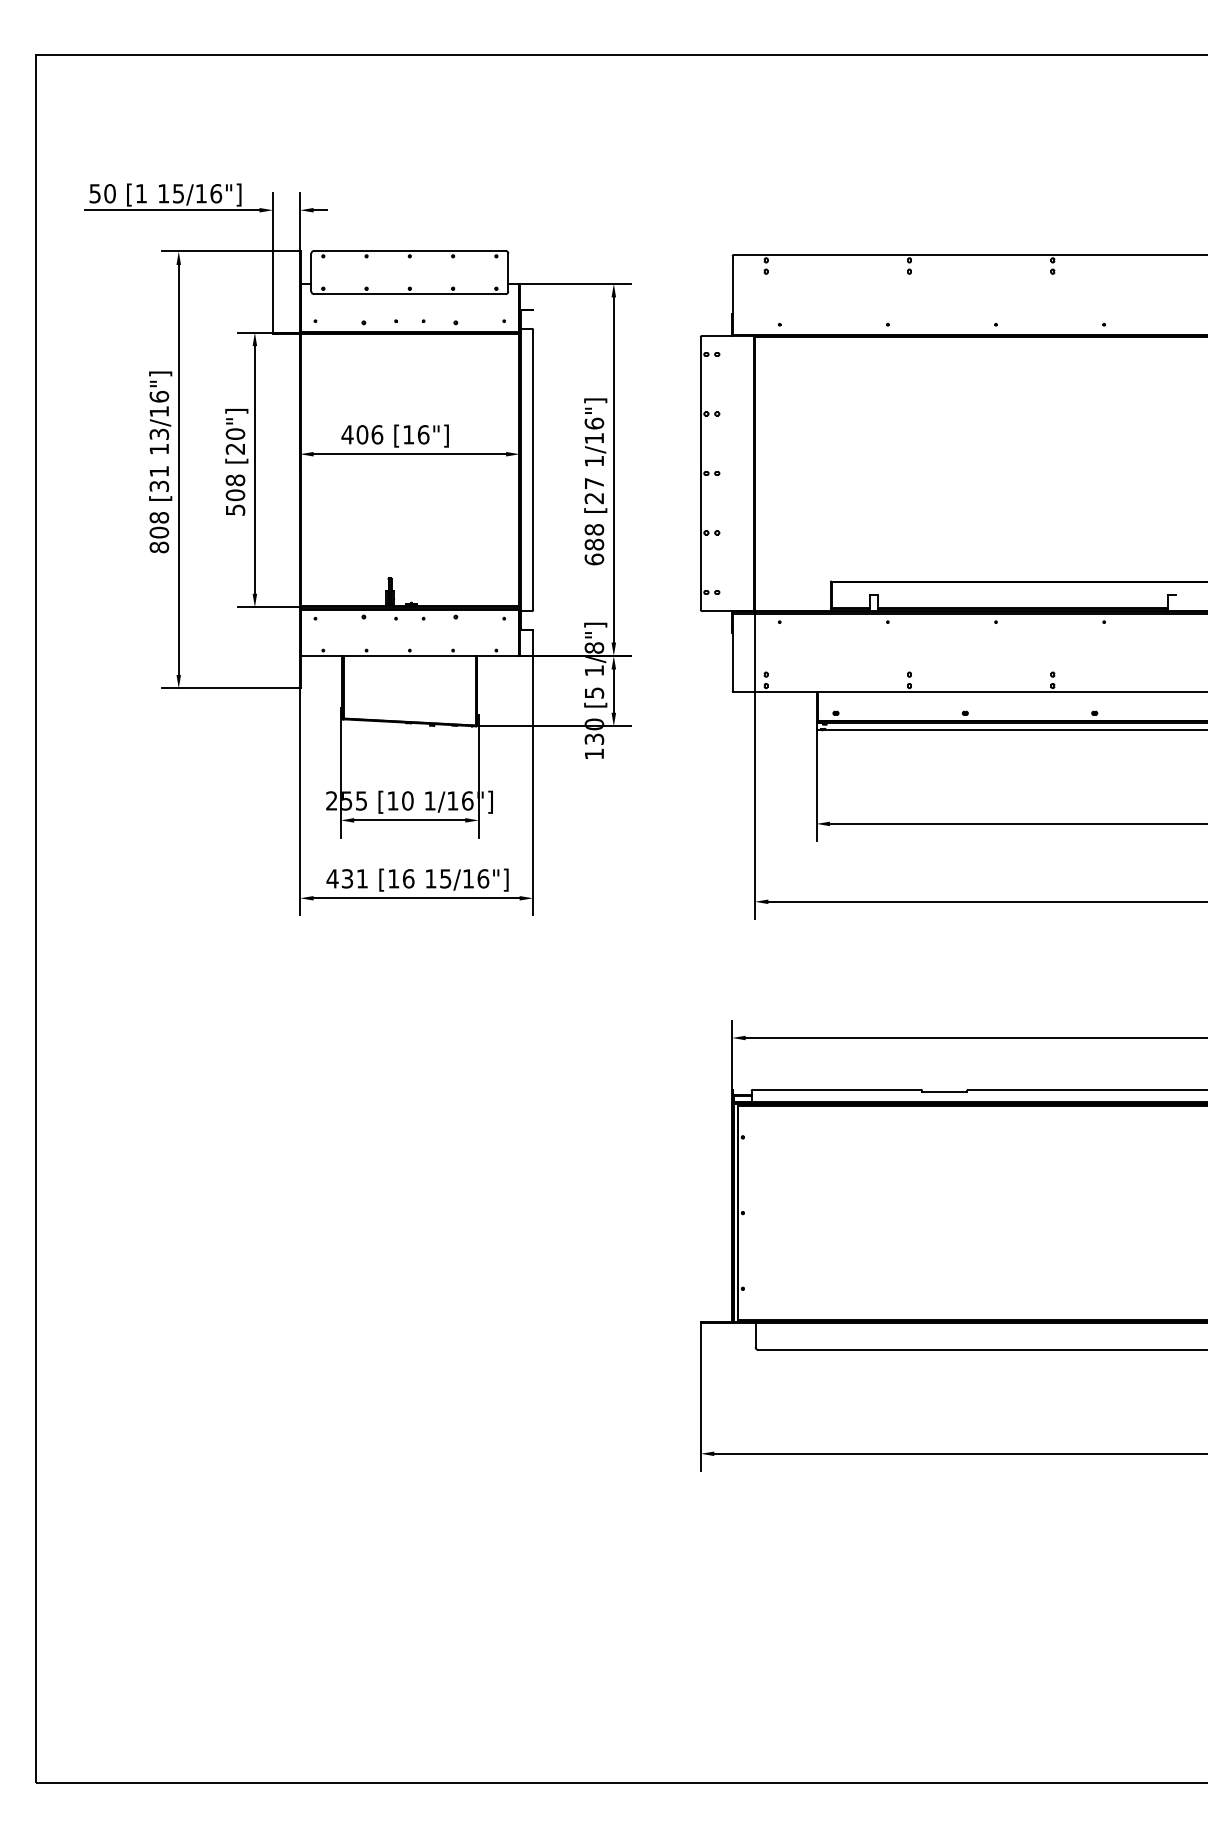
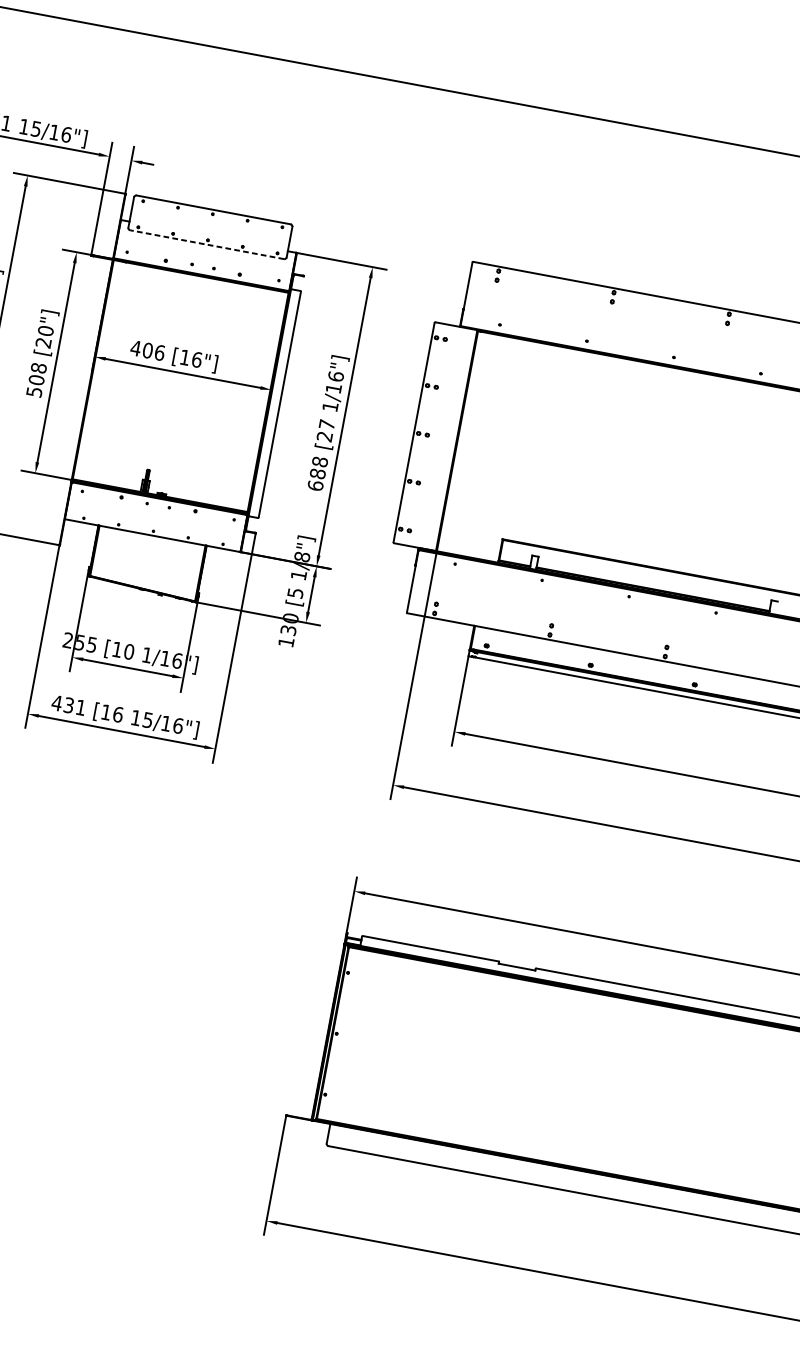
line: (409, 294) -> (206, 244), solid -> dashed

